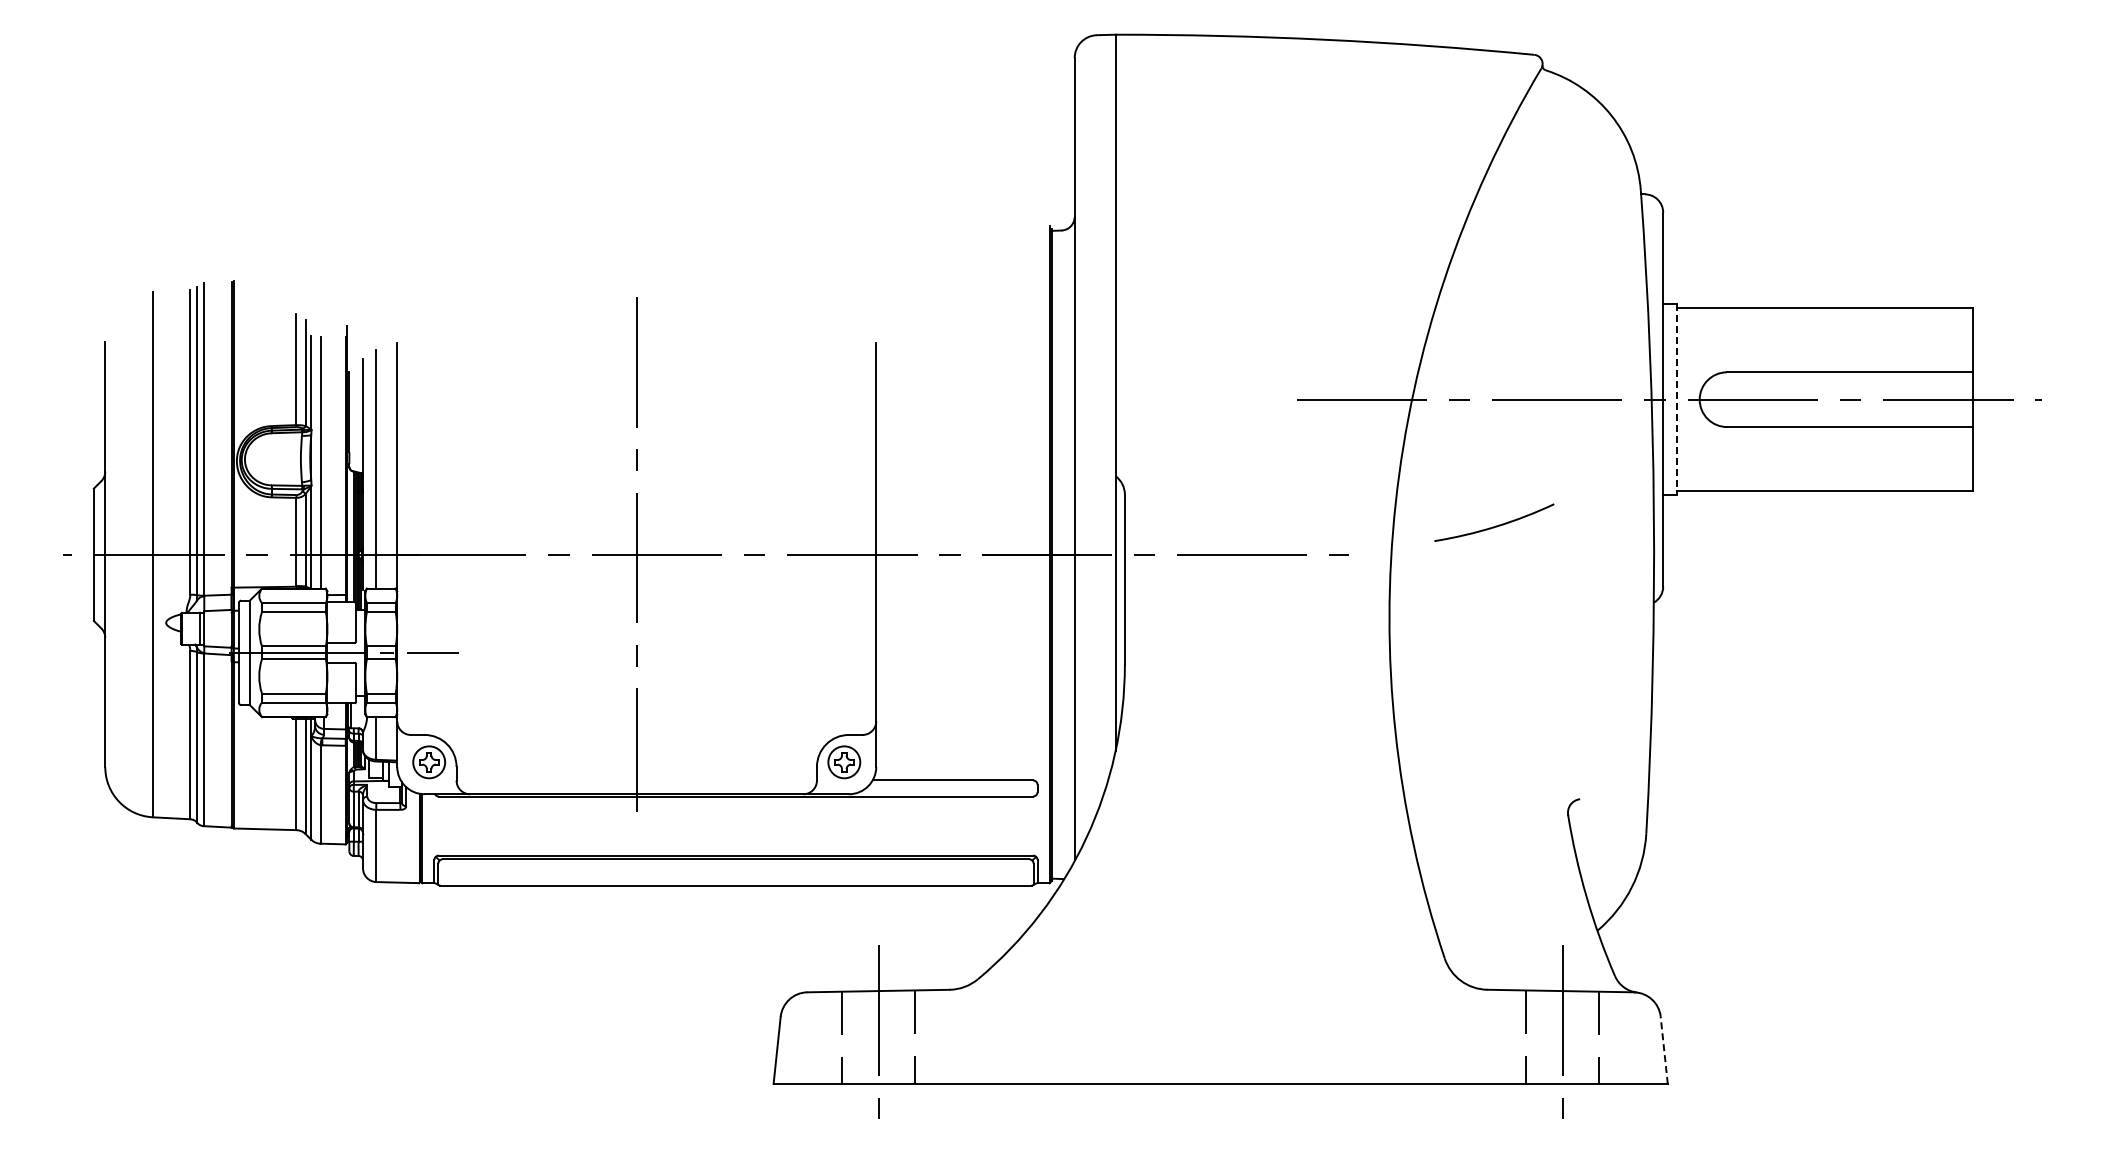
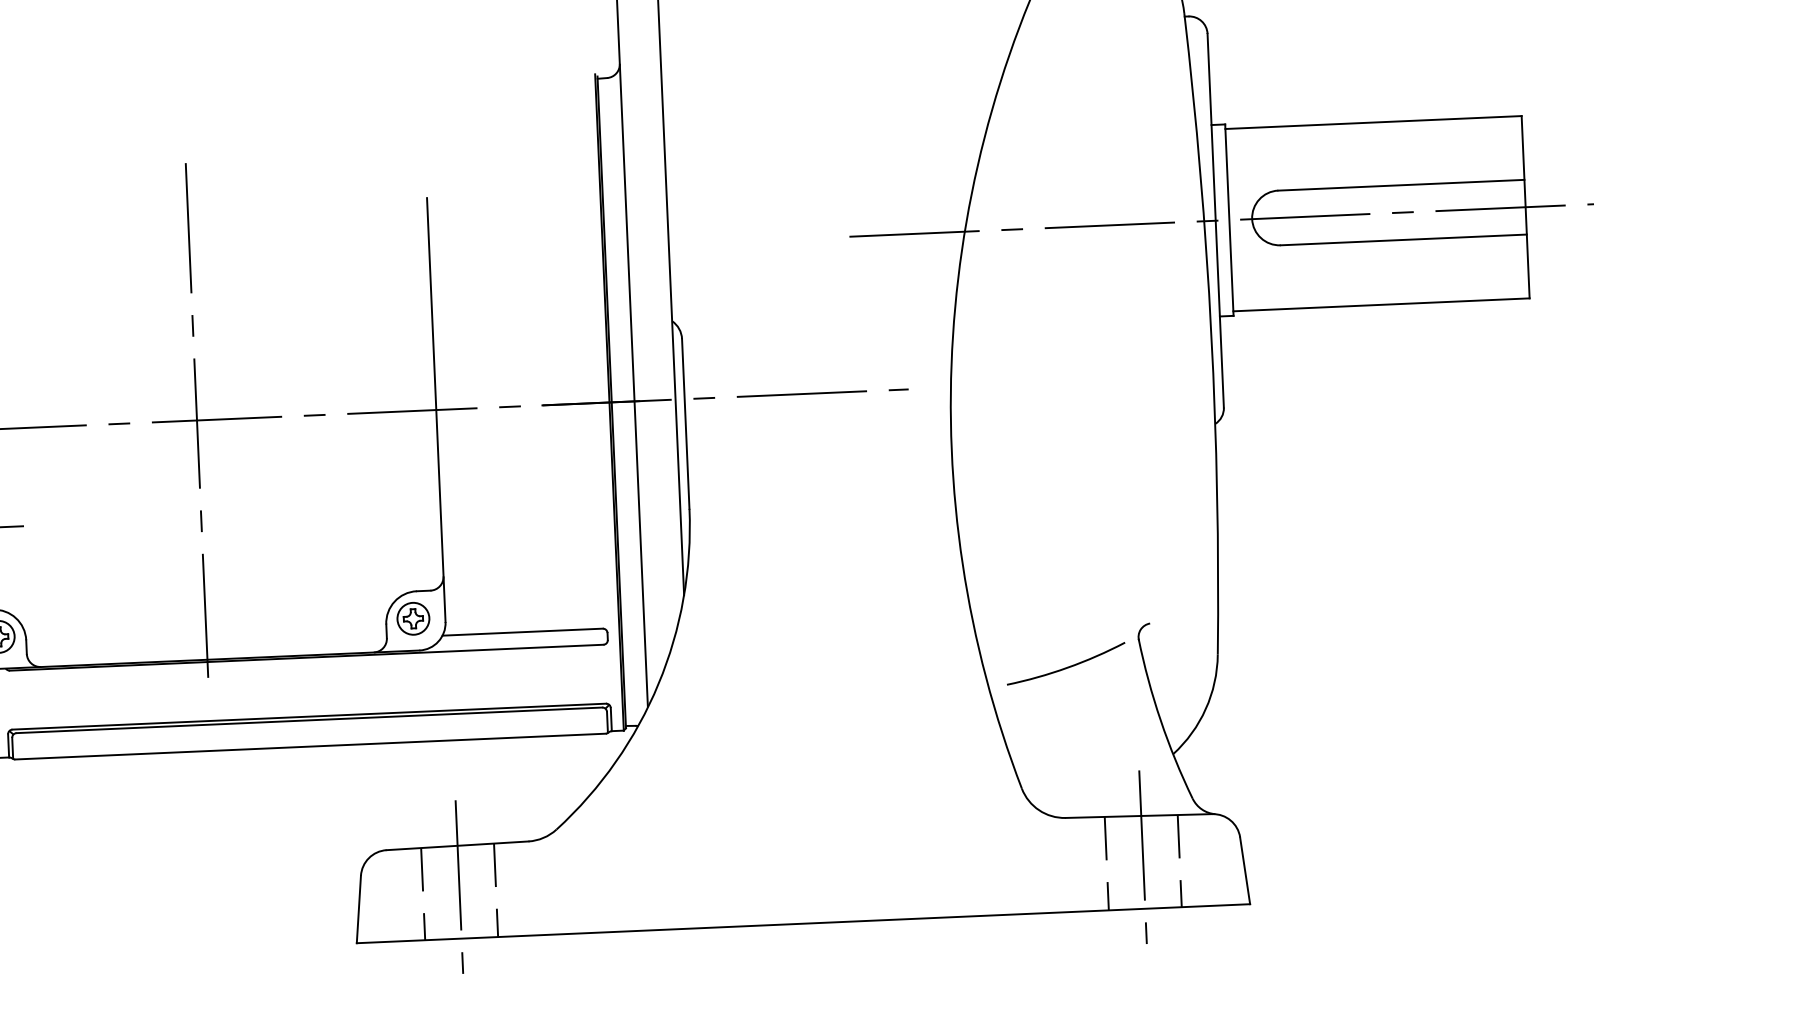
line: (1676, 399) -> (1228, 220), dashed -> solid
arc: (1495, 525) -> (1067, 666), moved
line: (1664, 1050) -> (1245, 870), dashed -> solid

